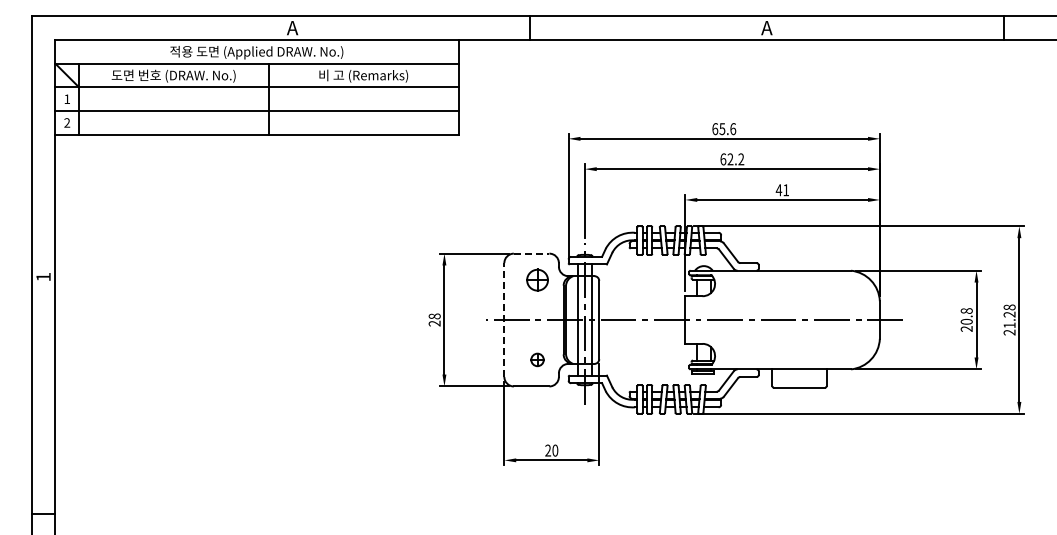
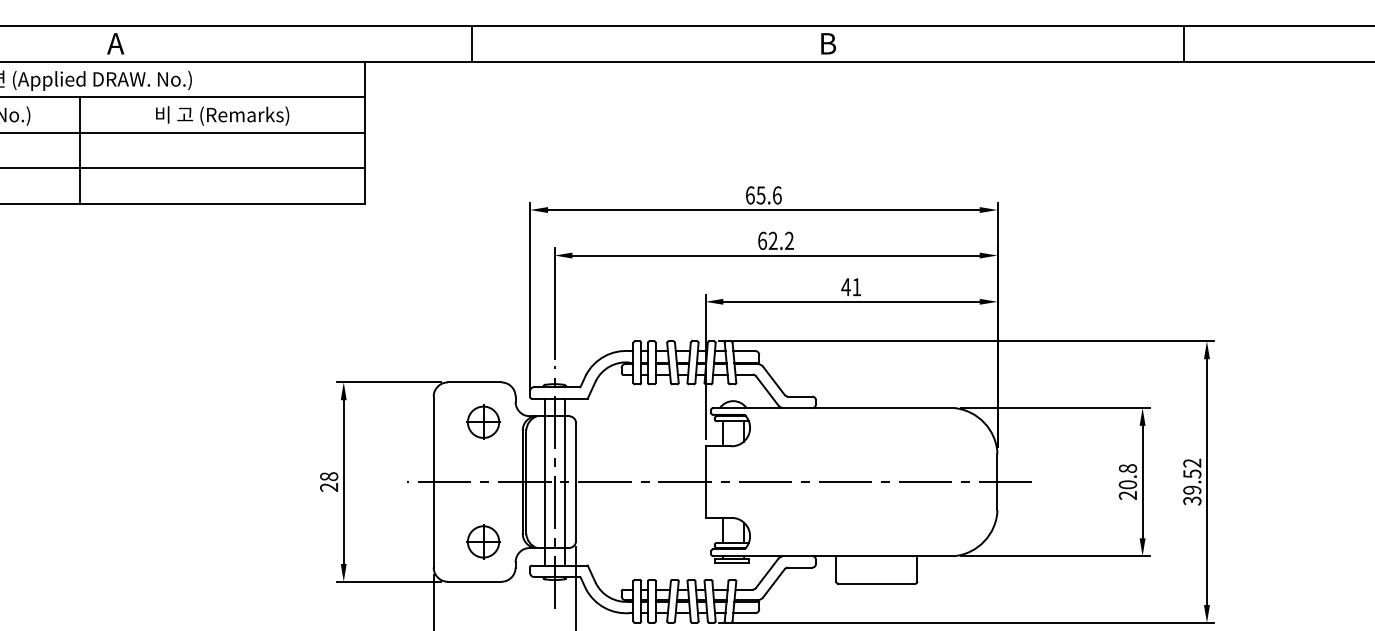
text: (766, 28) -> (827, 44), A -> B
line: (531, 253) -> (474, 382), dashed -> solid
text: (1009, 319) -> (1192, 481), 21.28 -> 39.52
line: (504, 320) -> (433, 482), dashed -> solid
part: (537, 359) -> (483, 541), size x1.67

